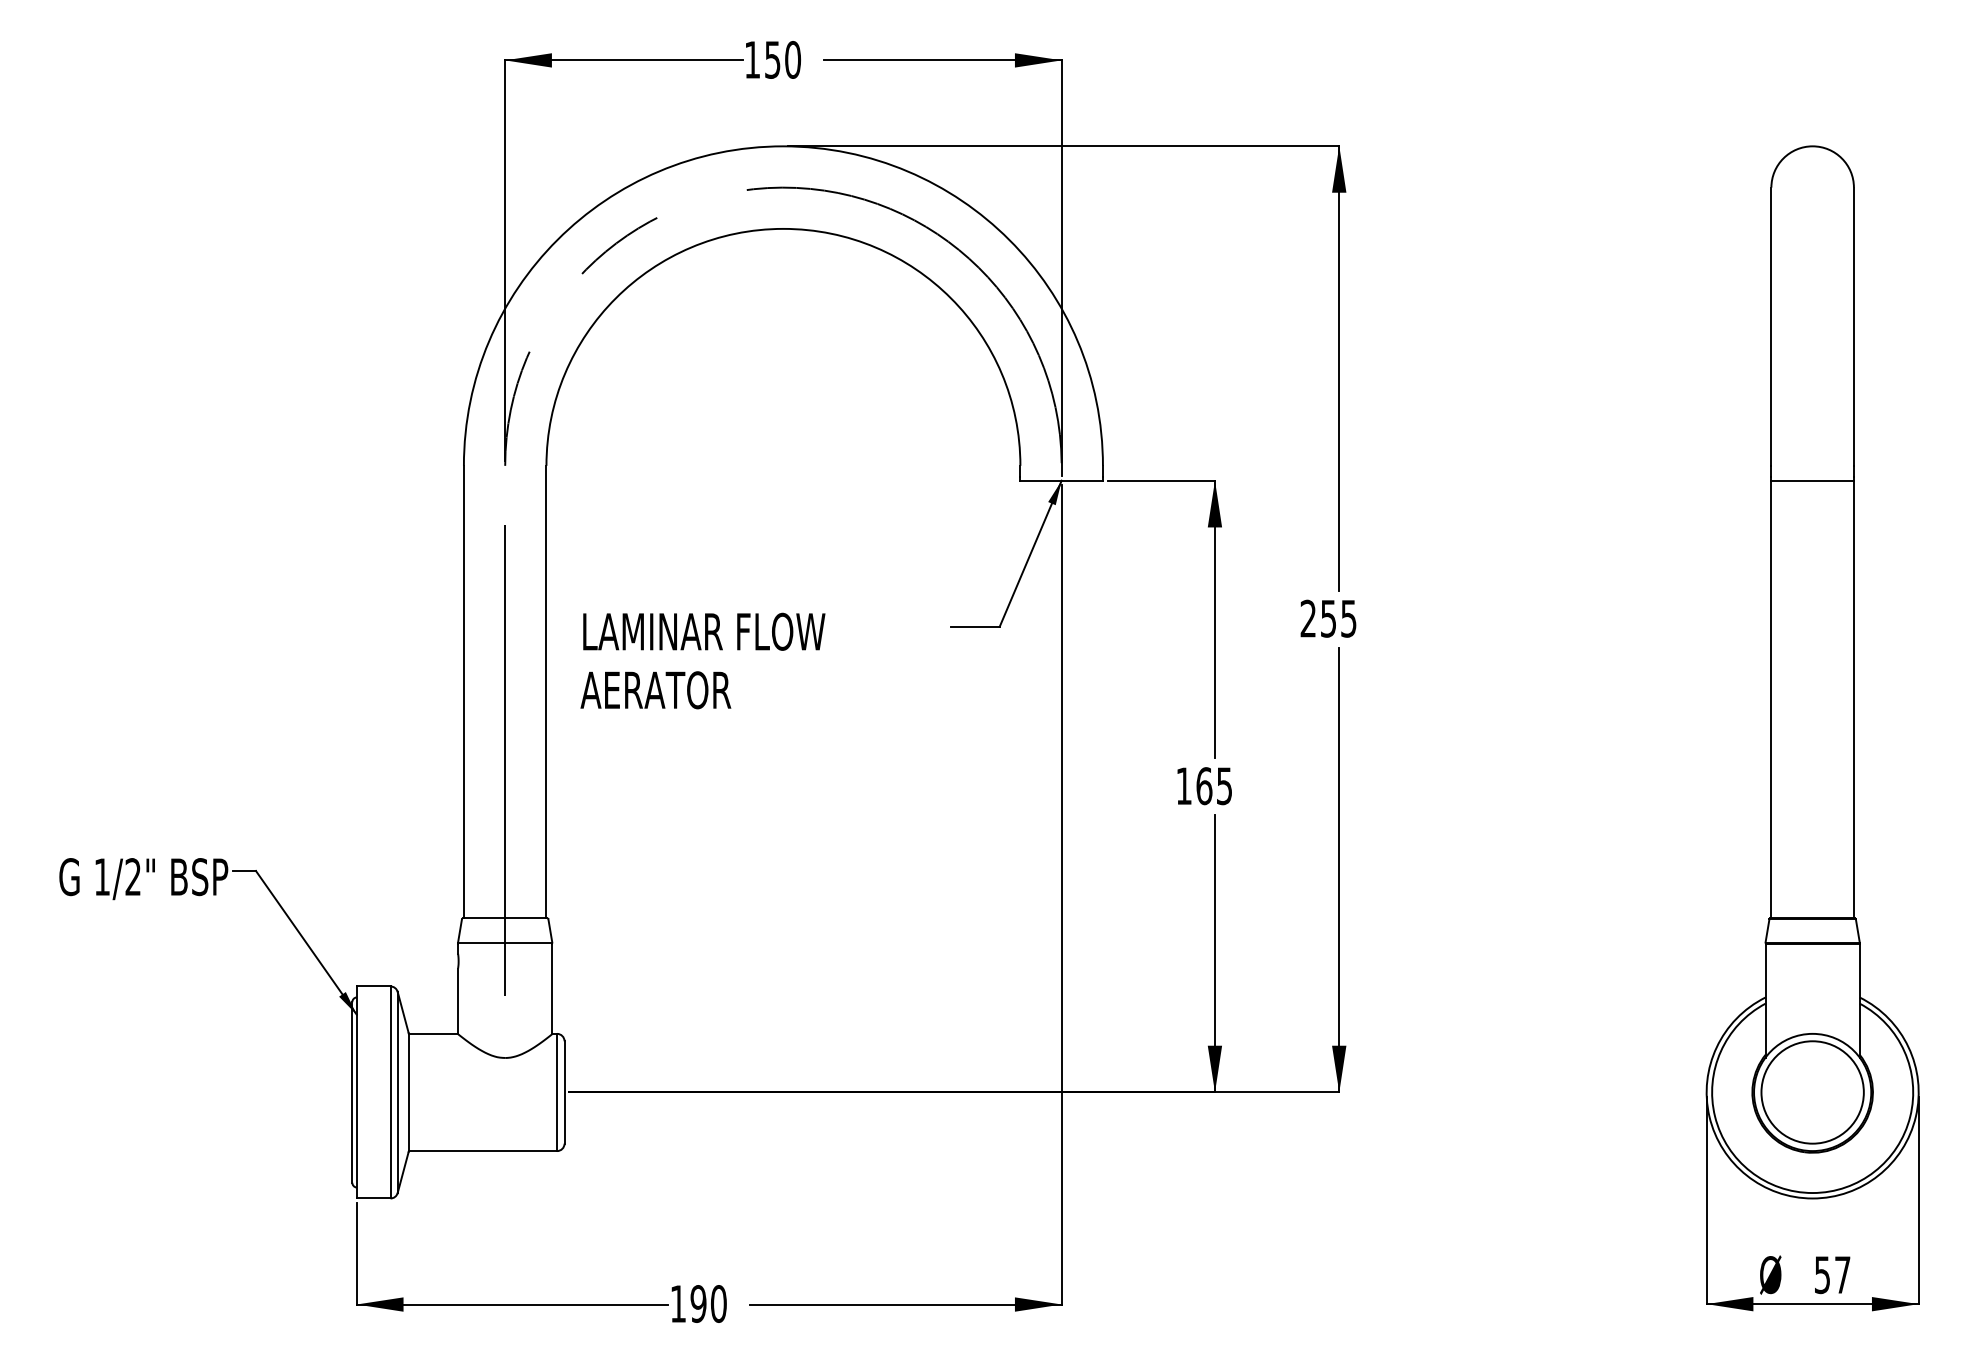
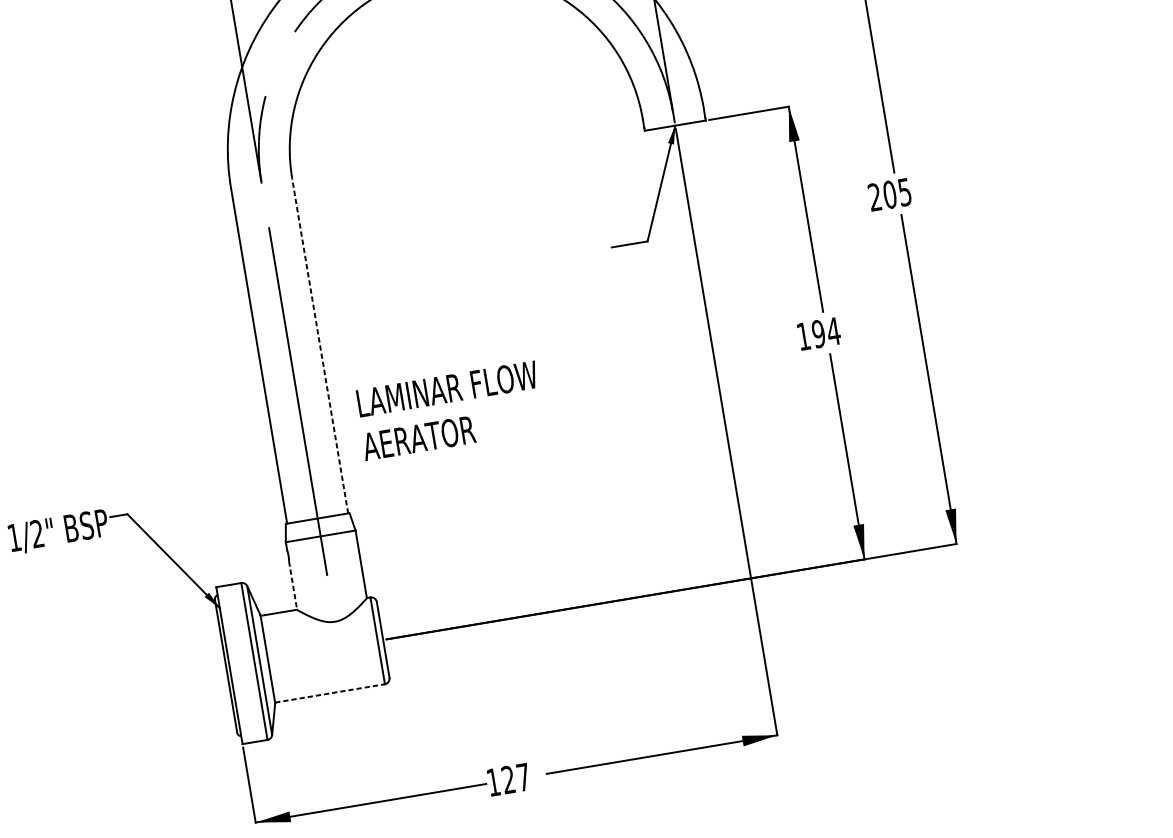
text: (1328, 618) -> (889, 194), 255 -> 205
text: (702, 660) -> (449, 410), moved
line: (546, 691) -> (320, 345), solid -> dashed
text: (1214, 786) -> (826, 333), 165 -> 194
line: (458, 1001) -> (293, 585), solid -> dashed
line: (483, 1151) -> (330, 693), solid -> dashed
text: (708, 1303) -> (515, 778), 190 -> 127

